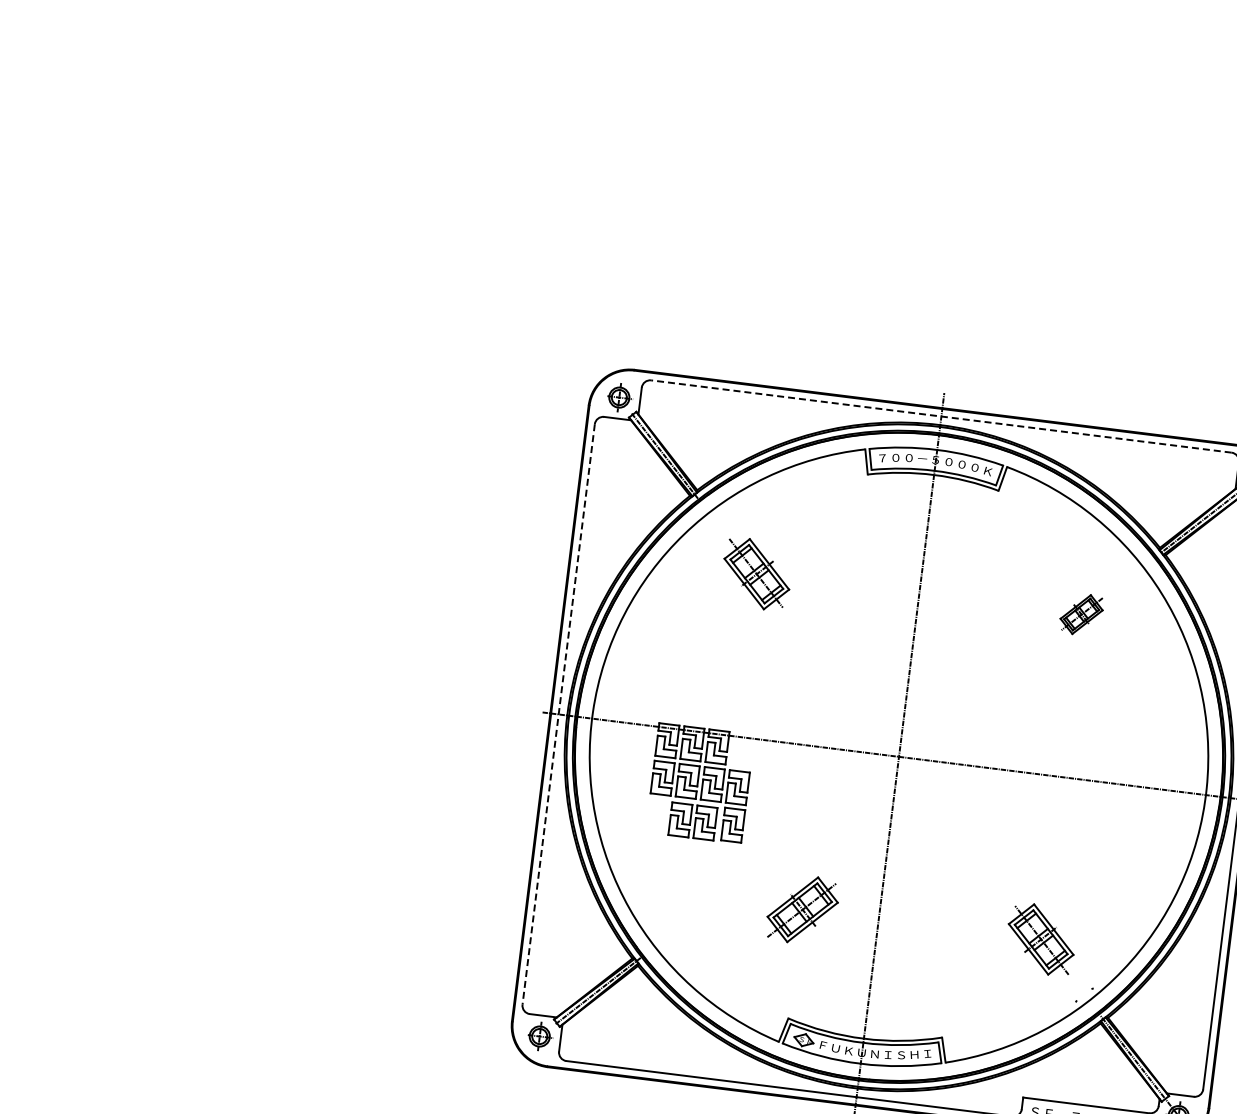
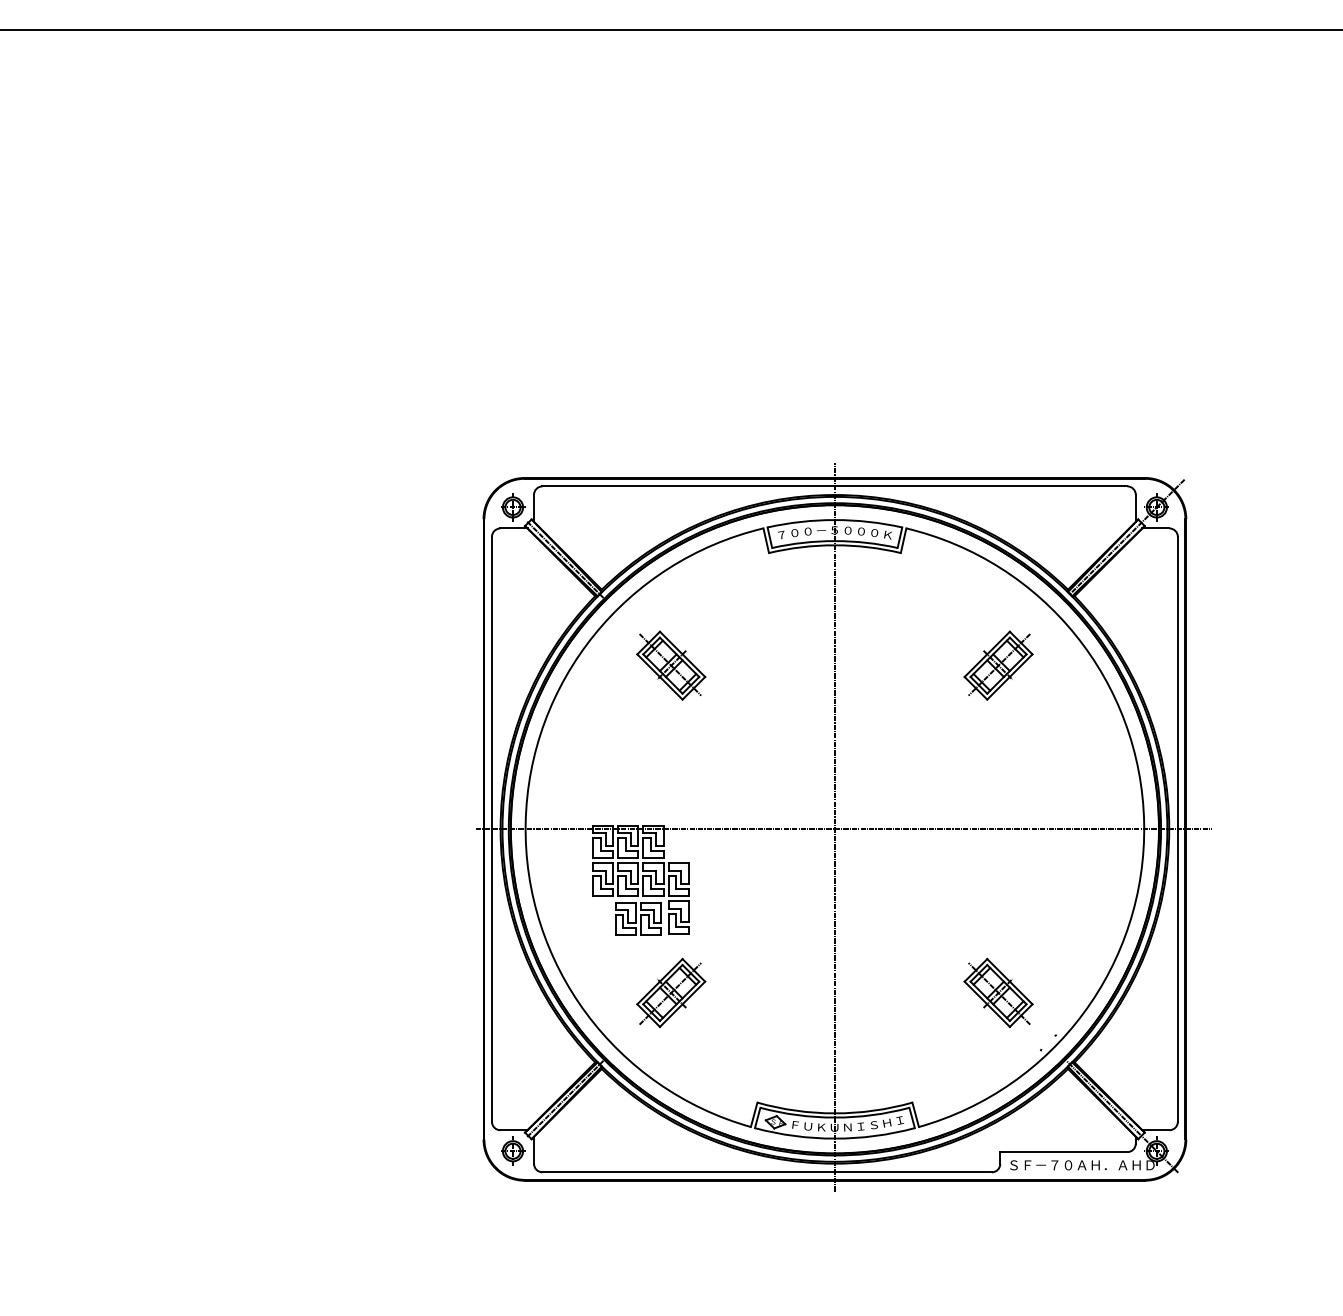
line: (940, 416) -> (834, 486), dashed -> solid
part: (1081, 614) -> (998, 665), size x1.67
line: (558, 714) -> (491, 829), dashed -> solid
part: (803, 909) -> (671, 992), moved

